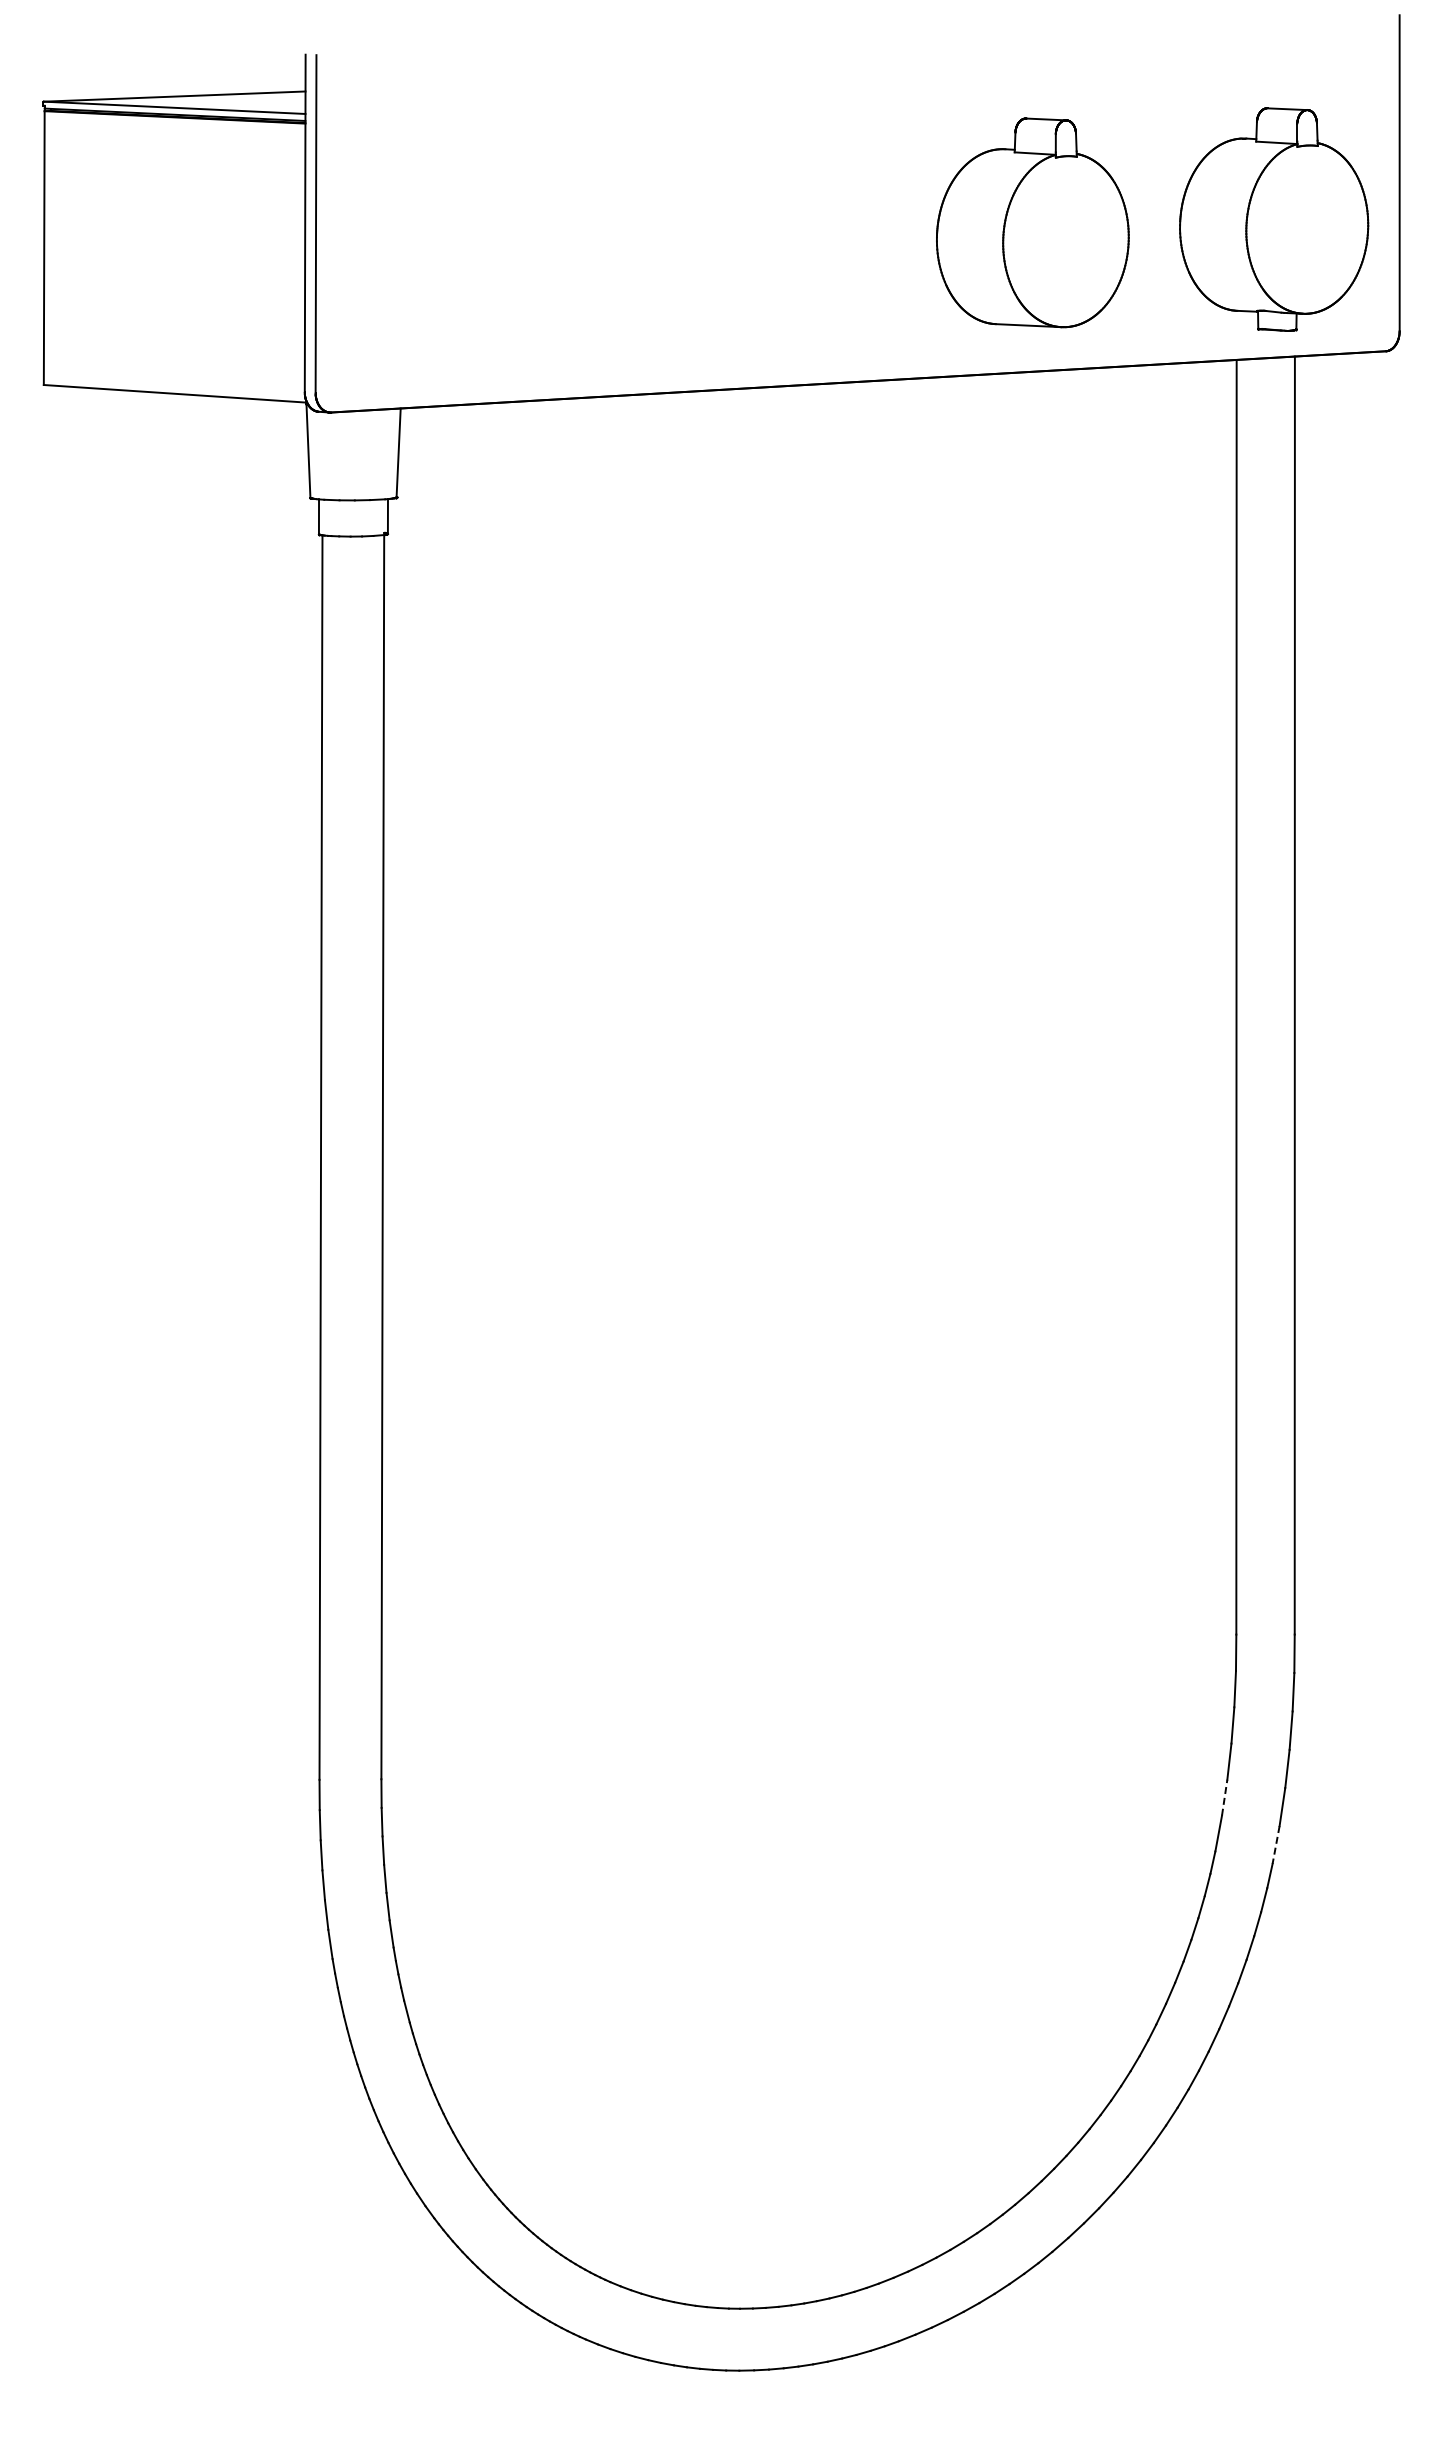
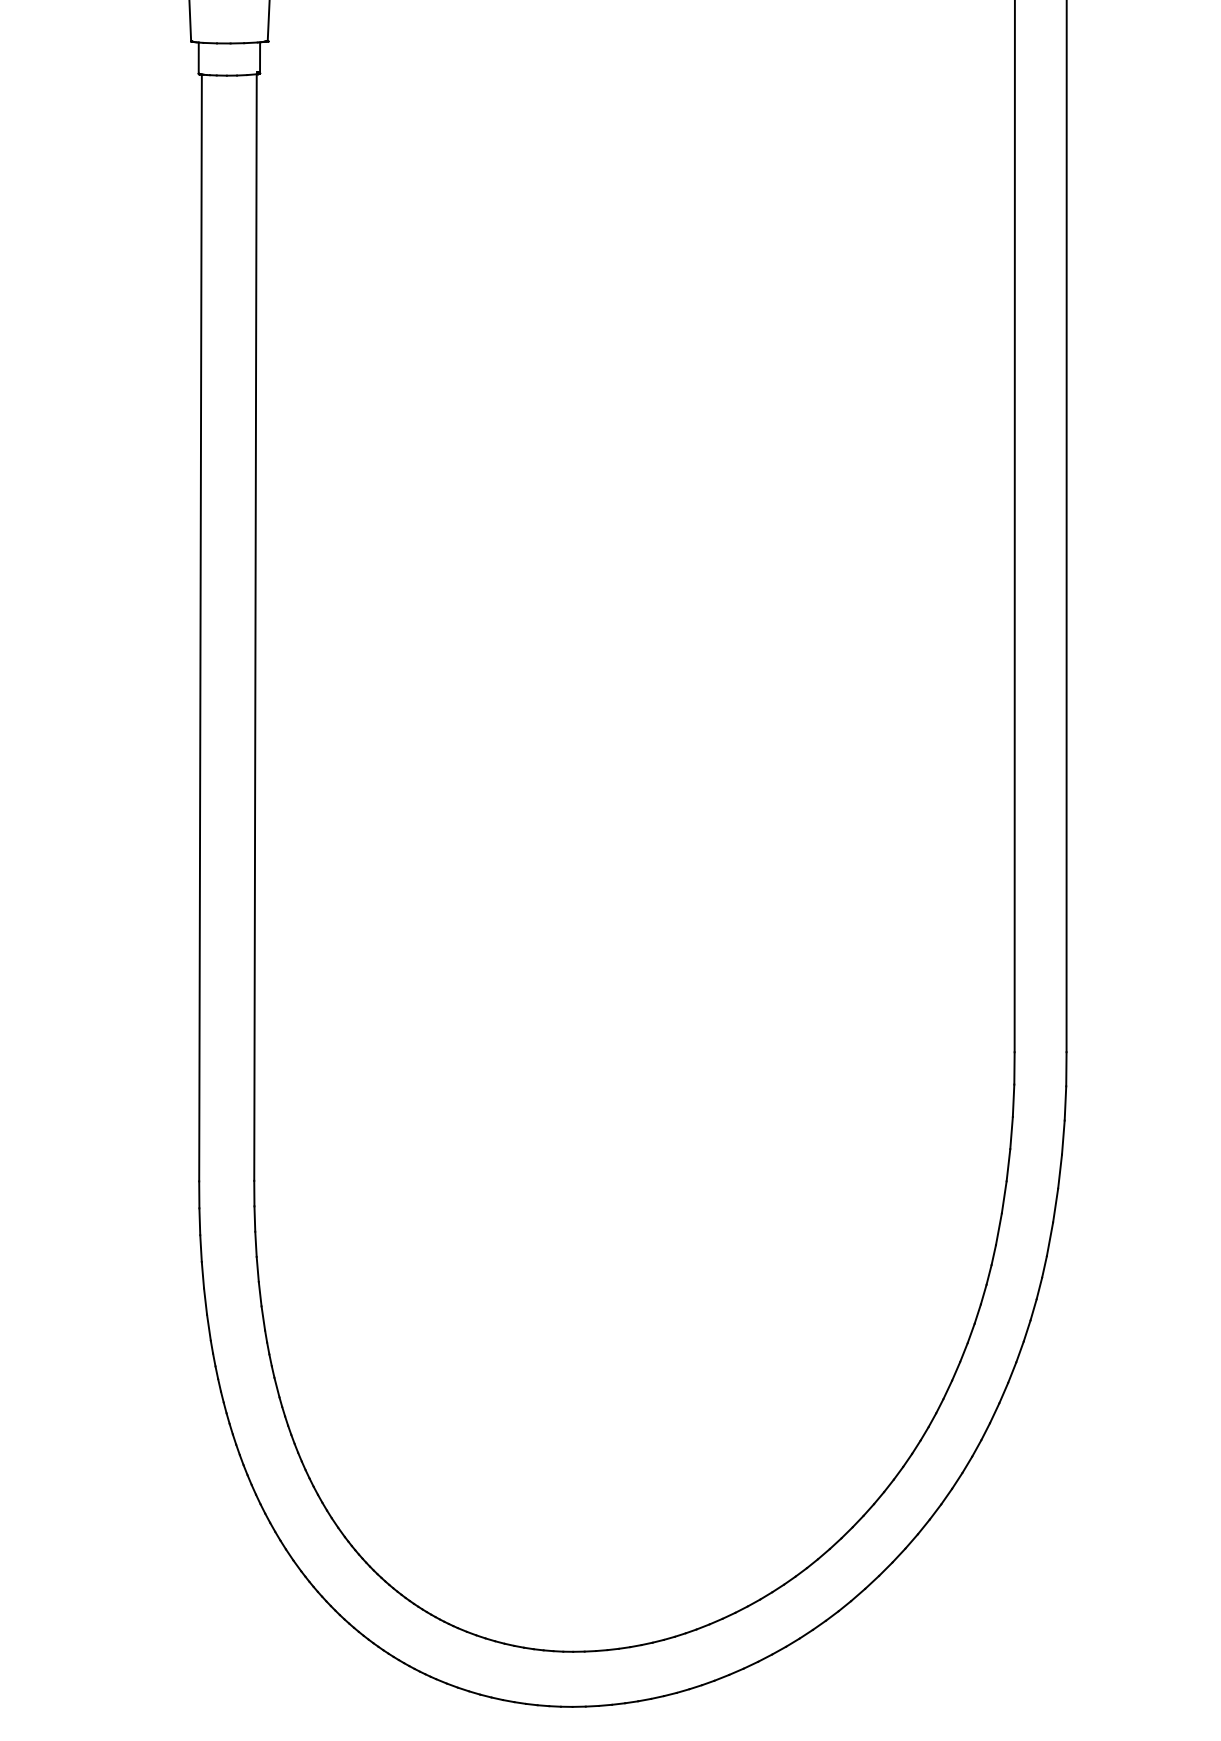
line: (1224, 1797) -> (1004, 1197), dashed -> solid
line: (1276, 1845) -> (1050, 1239), dashed -> solid

